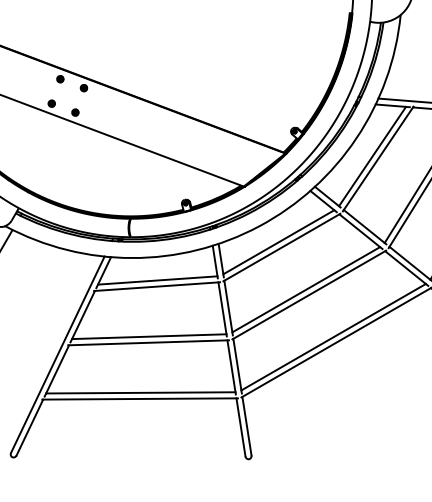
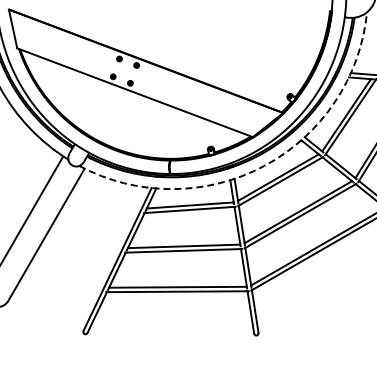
arc: (259, 226) -> (264, 166), solid -> dashed

